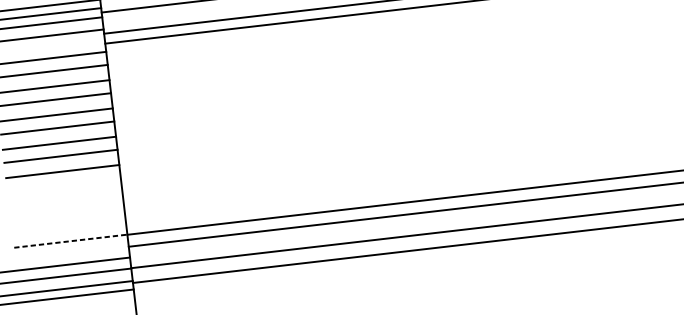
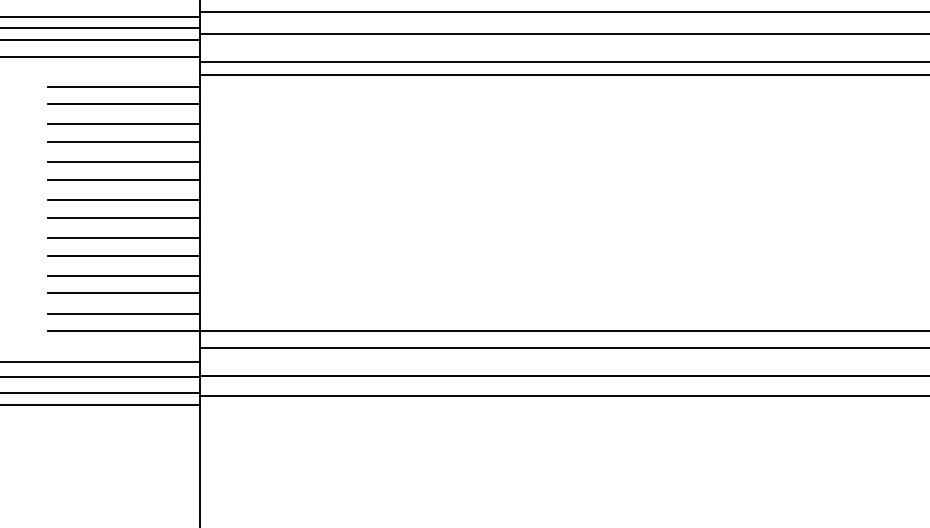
line: (63, 184) -> (123, 255), added
line: (65, 199) -> (123, 275), added
line: (67, 213) -> (123, 293), added
line: (68, 227) -> (123, 313), added
line: (70, 241) -> (123, 331), dashed -> solid

